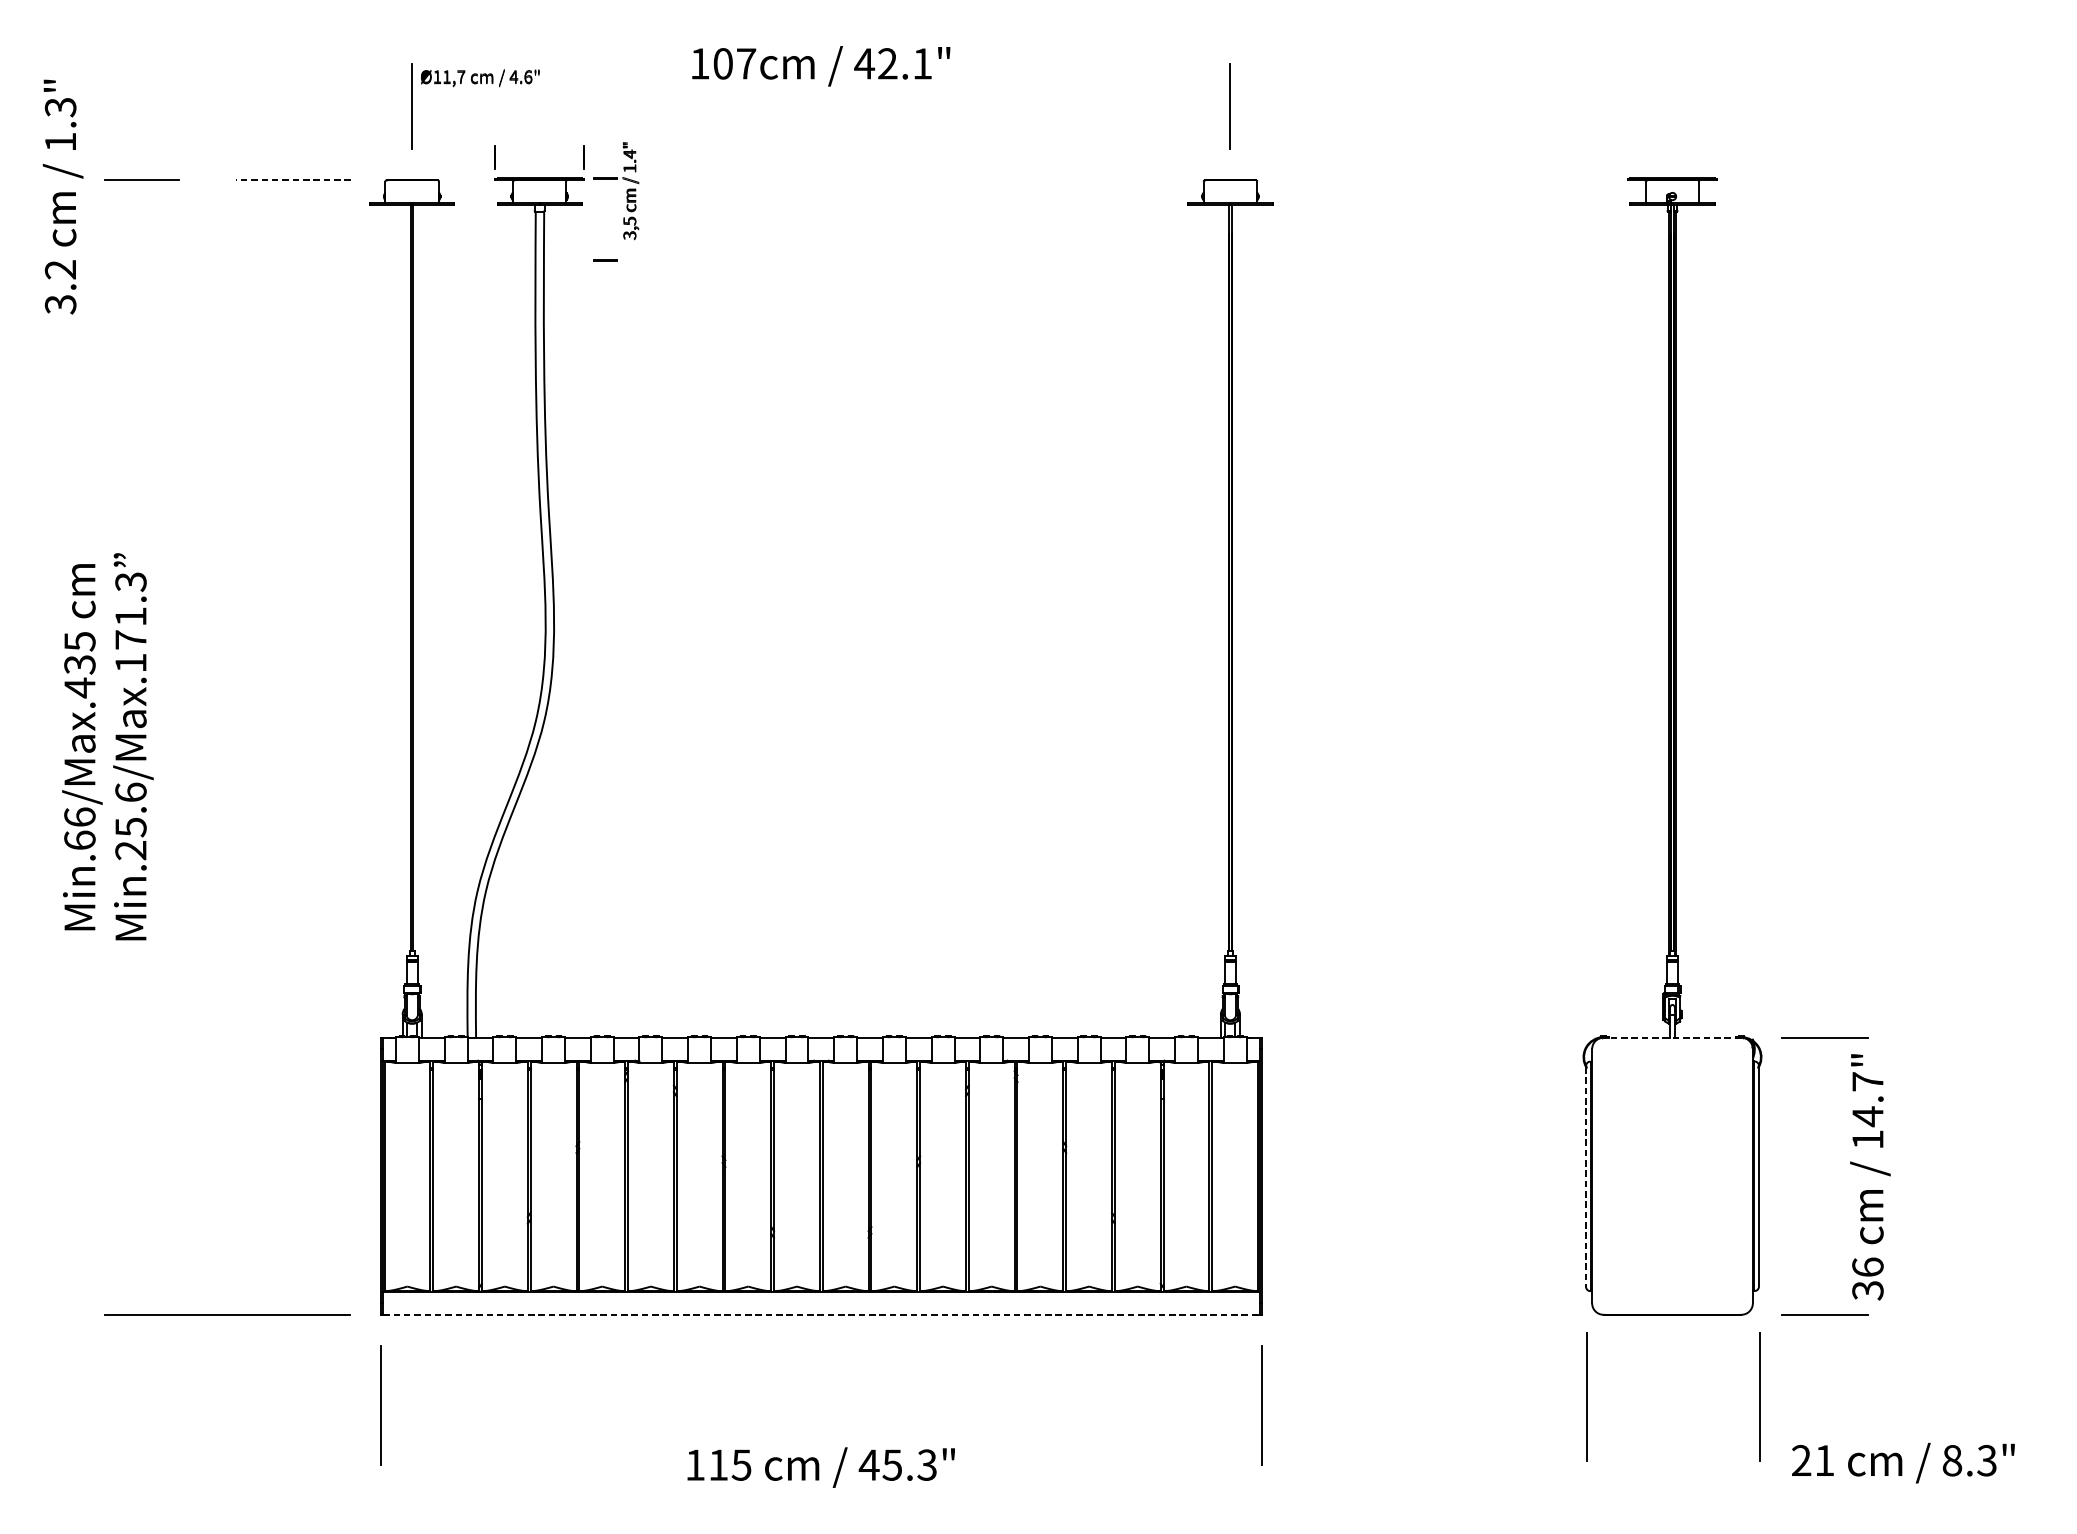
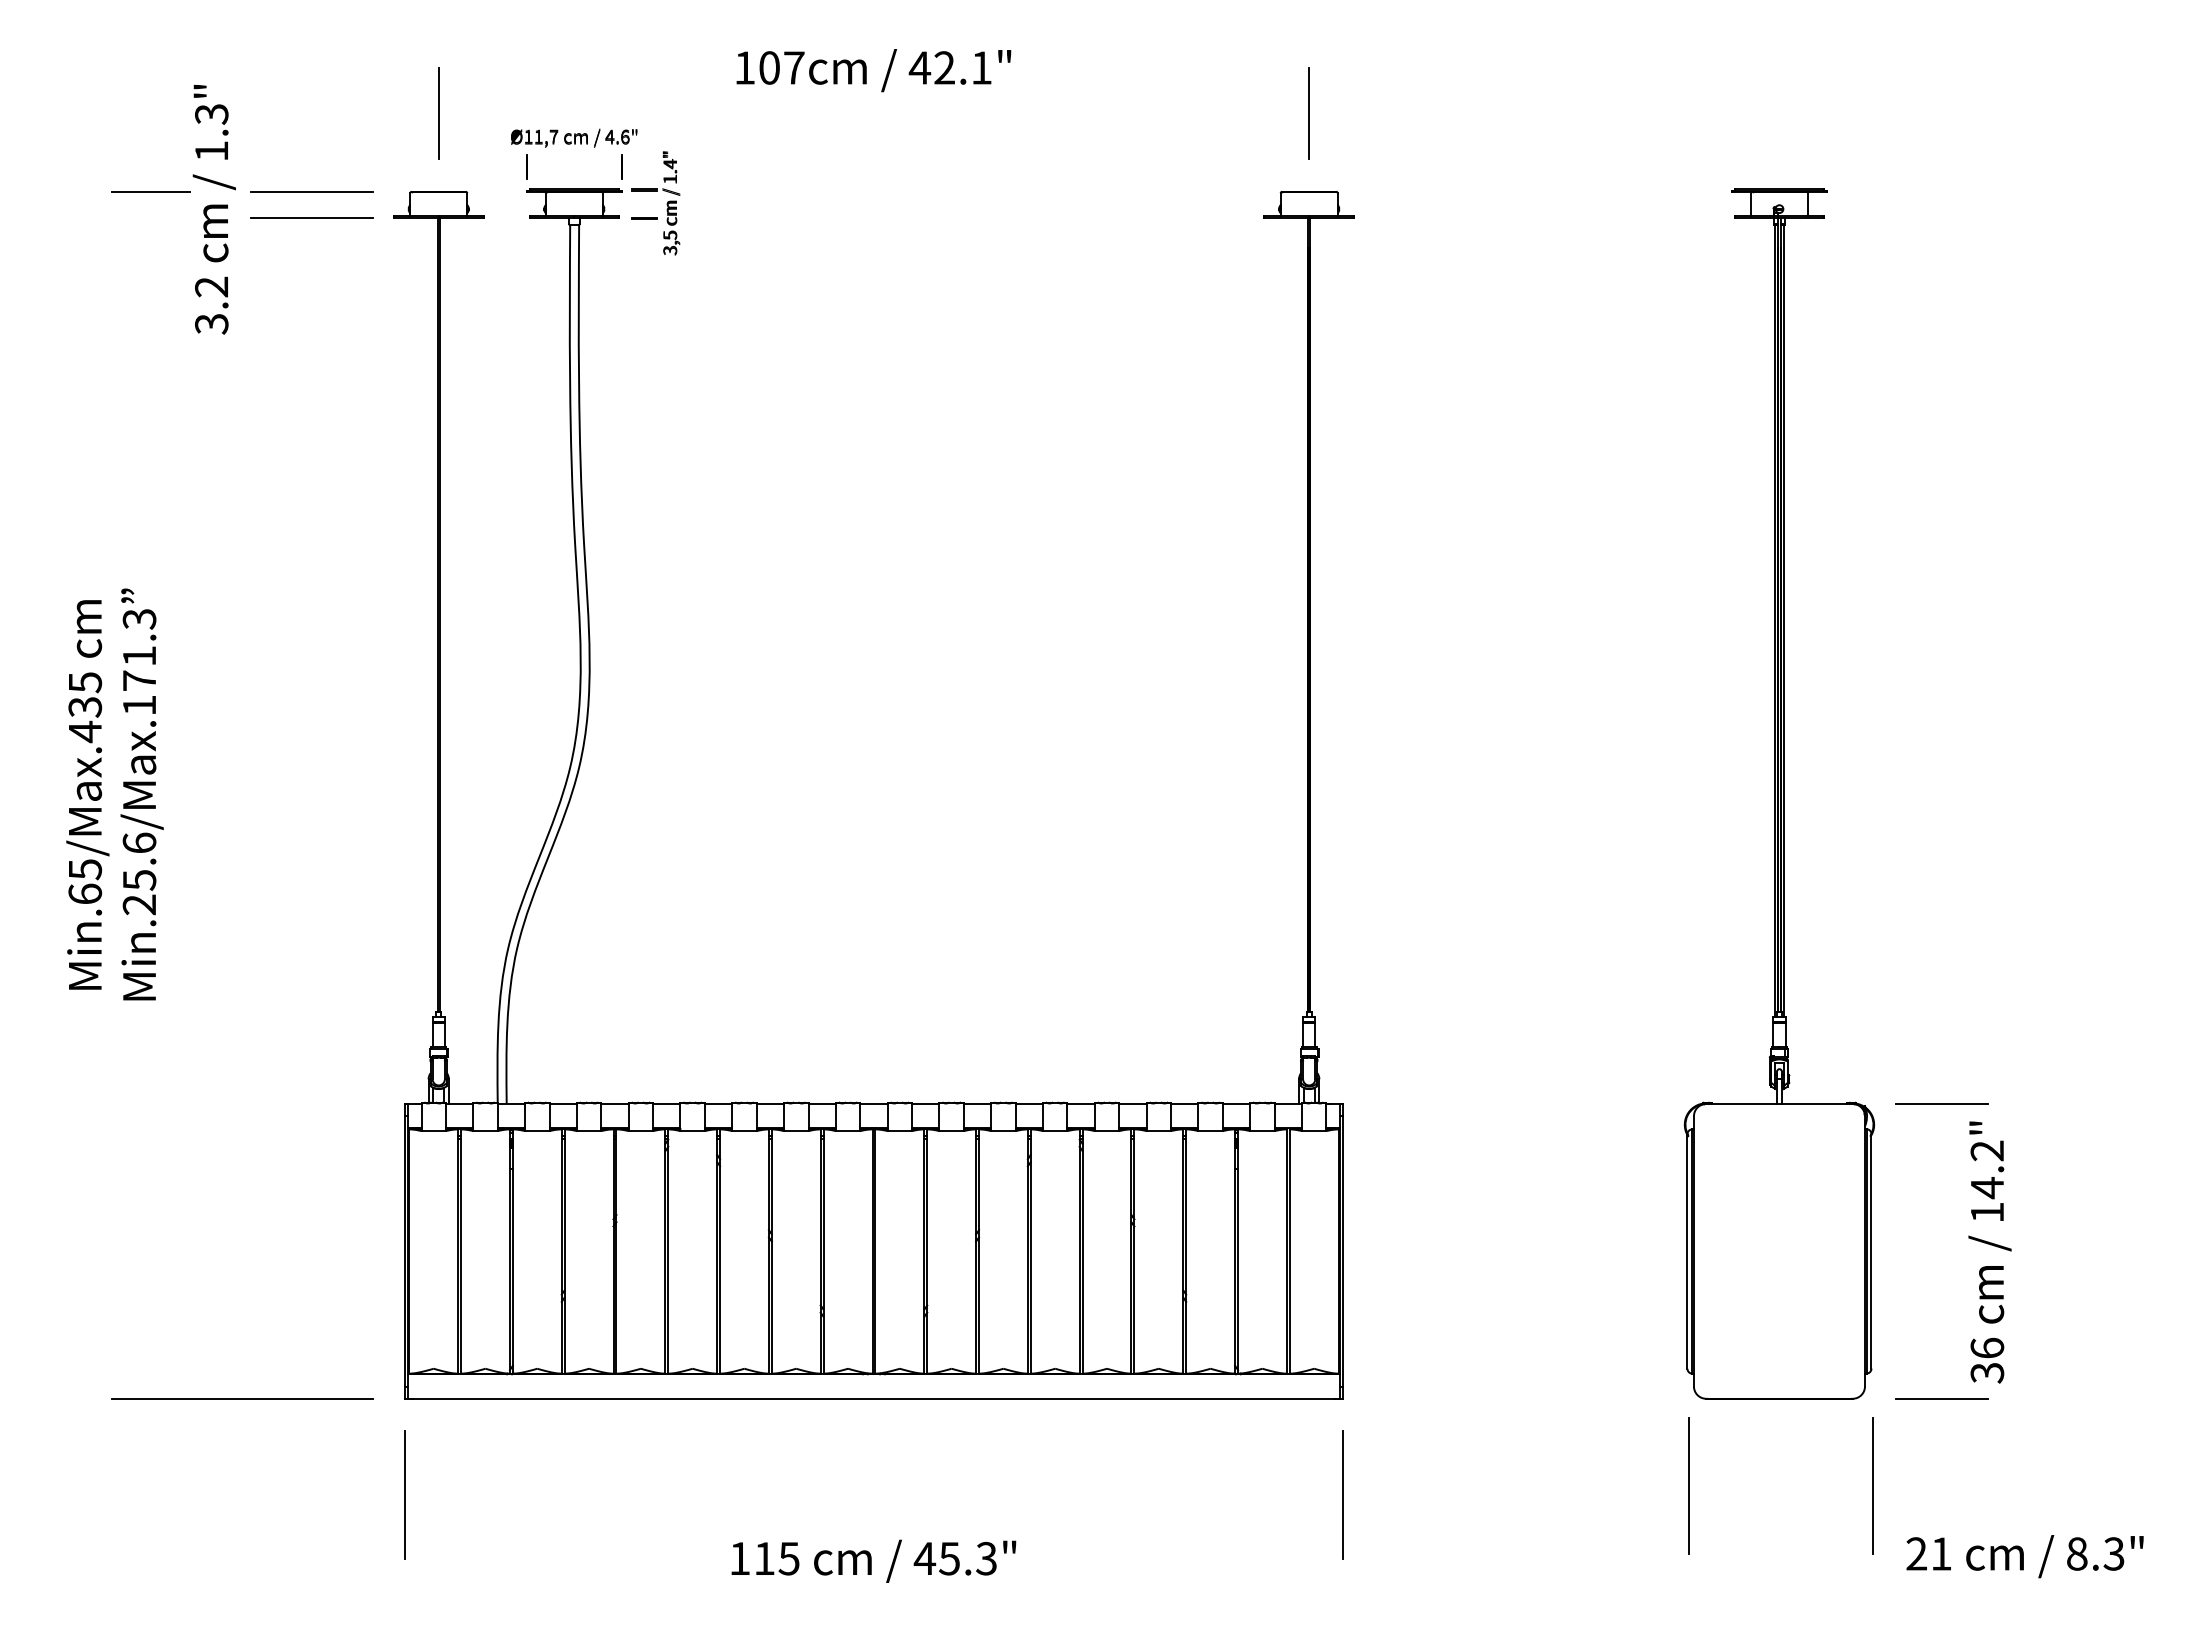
text: (480, 77) -> (574, 137), moved
line: (292, 179) -> (311, 191), dashed -> solid
text: (62, 196) -> (213, 209), moved
line: (293, 204) -> (312, 217), added
line: (605, 260) -> (644, 218), moved
text: (80, 817) -> (85, 869), Min.66/Max.435 -> Min.65/Max.435
line: (1671, 1038) -> (1778, 1104), dashed -> solid
text: (1867, 1081) -> (1986, 1150), 14.7" -> 14.2"
line: (1586, 1176) -> (1687, 1251), dashed -> solid
line: (821, 1314) -> (874, 1398), dashed -> solid

